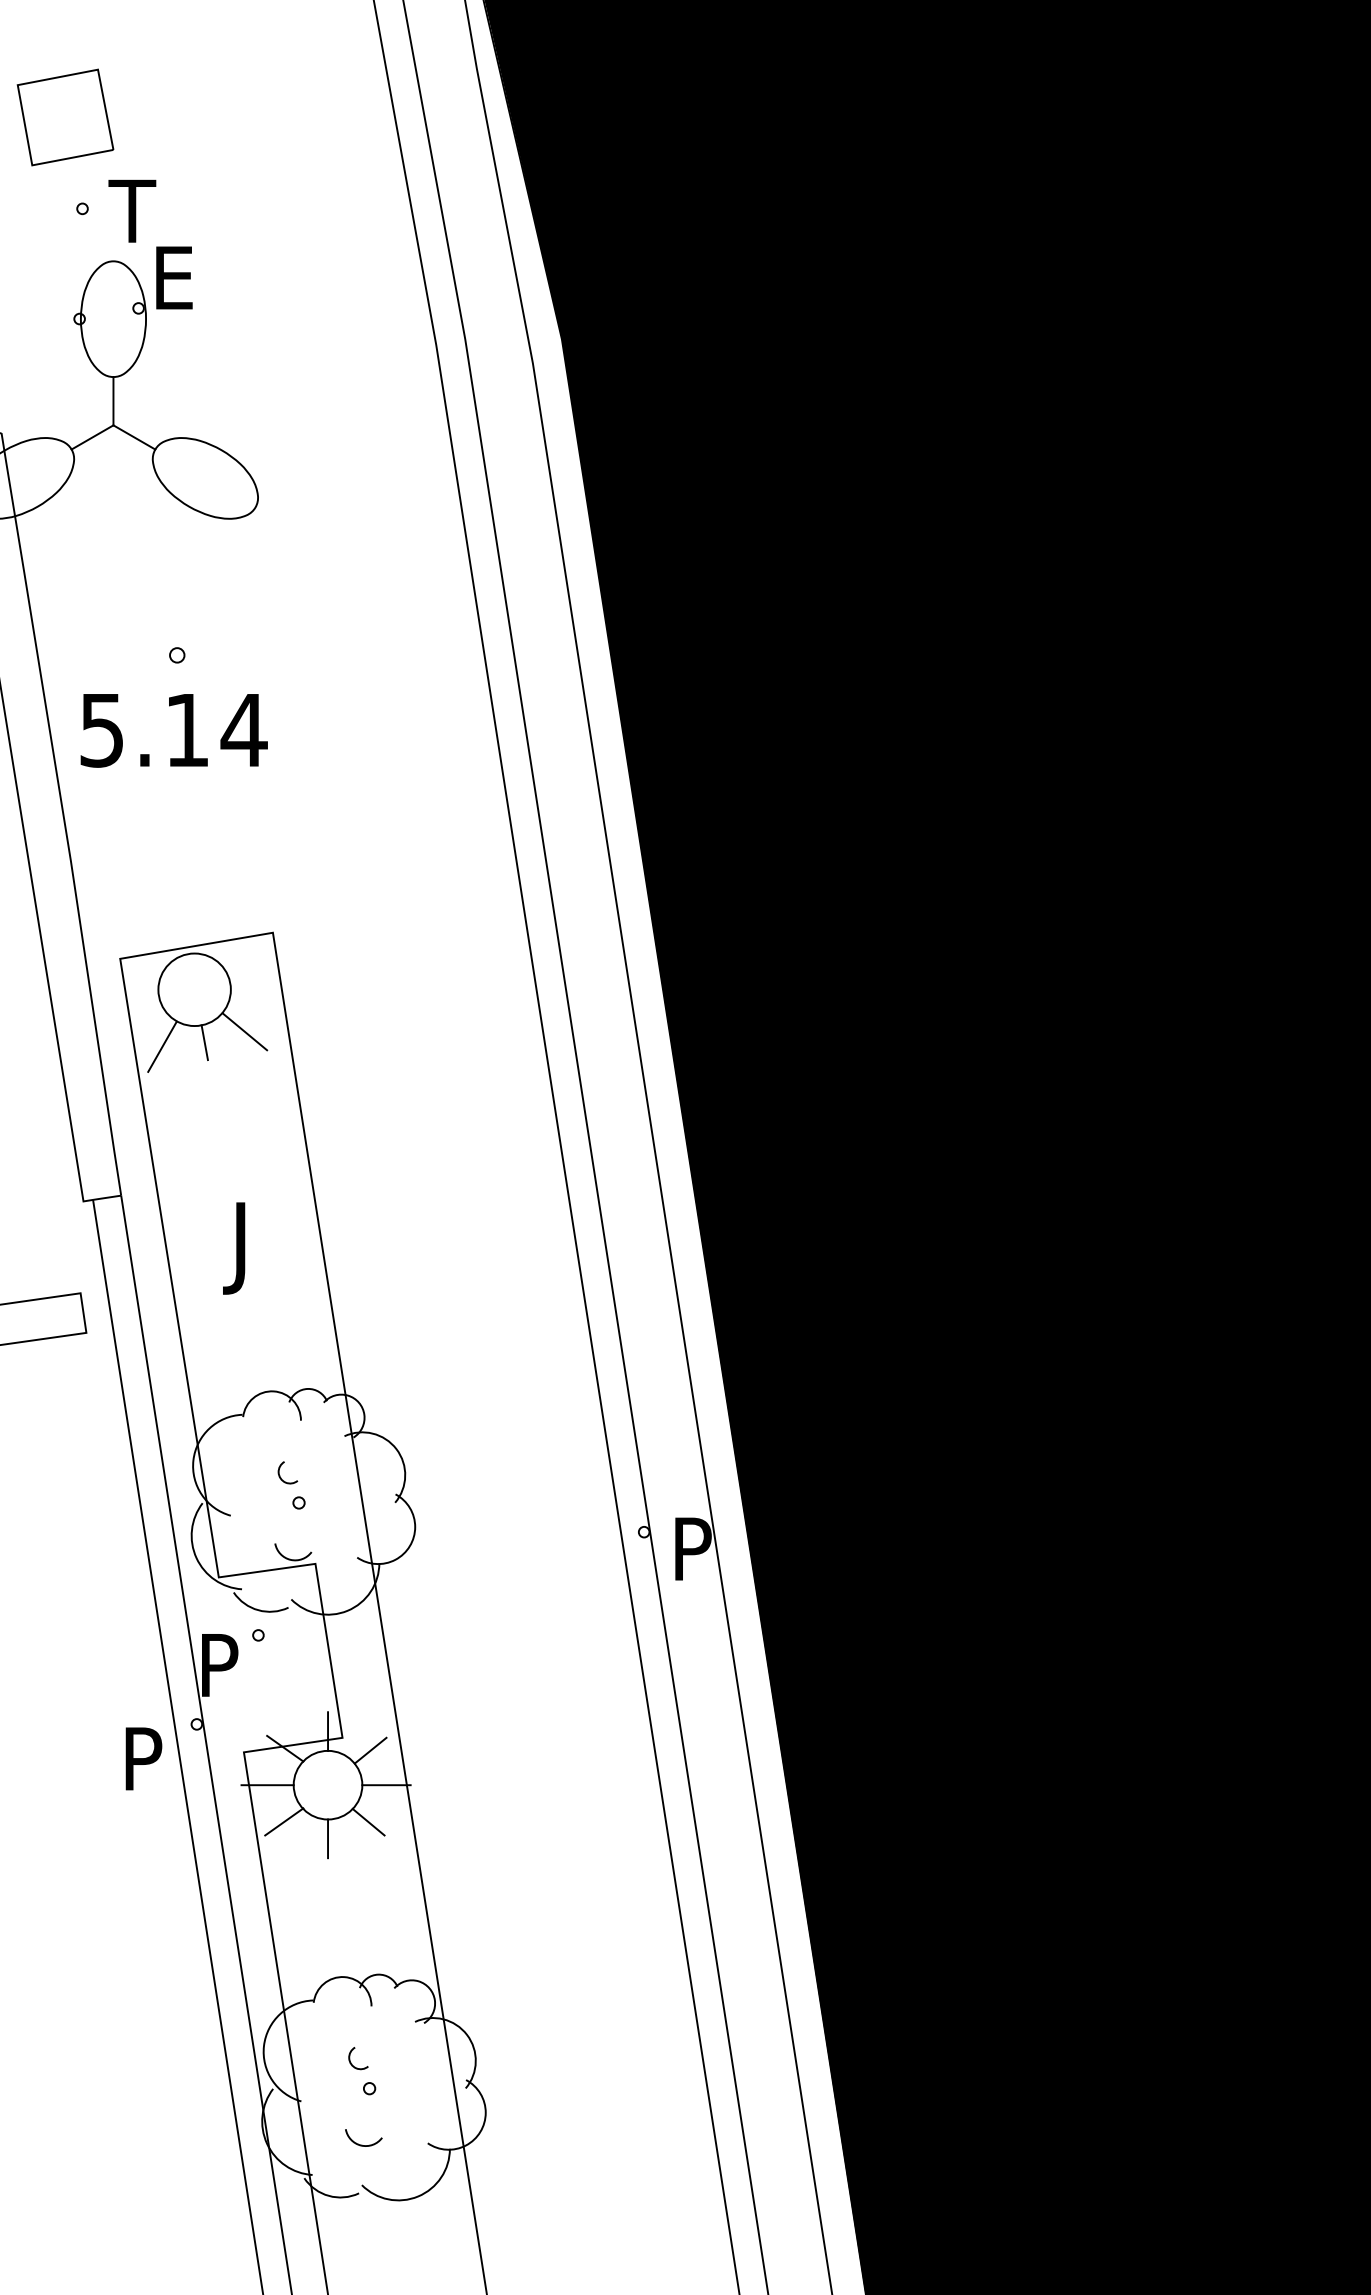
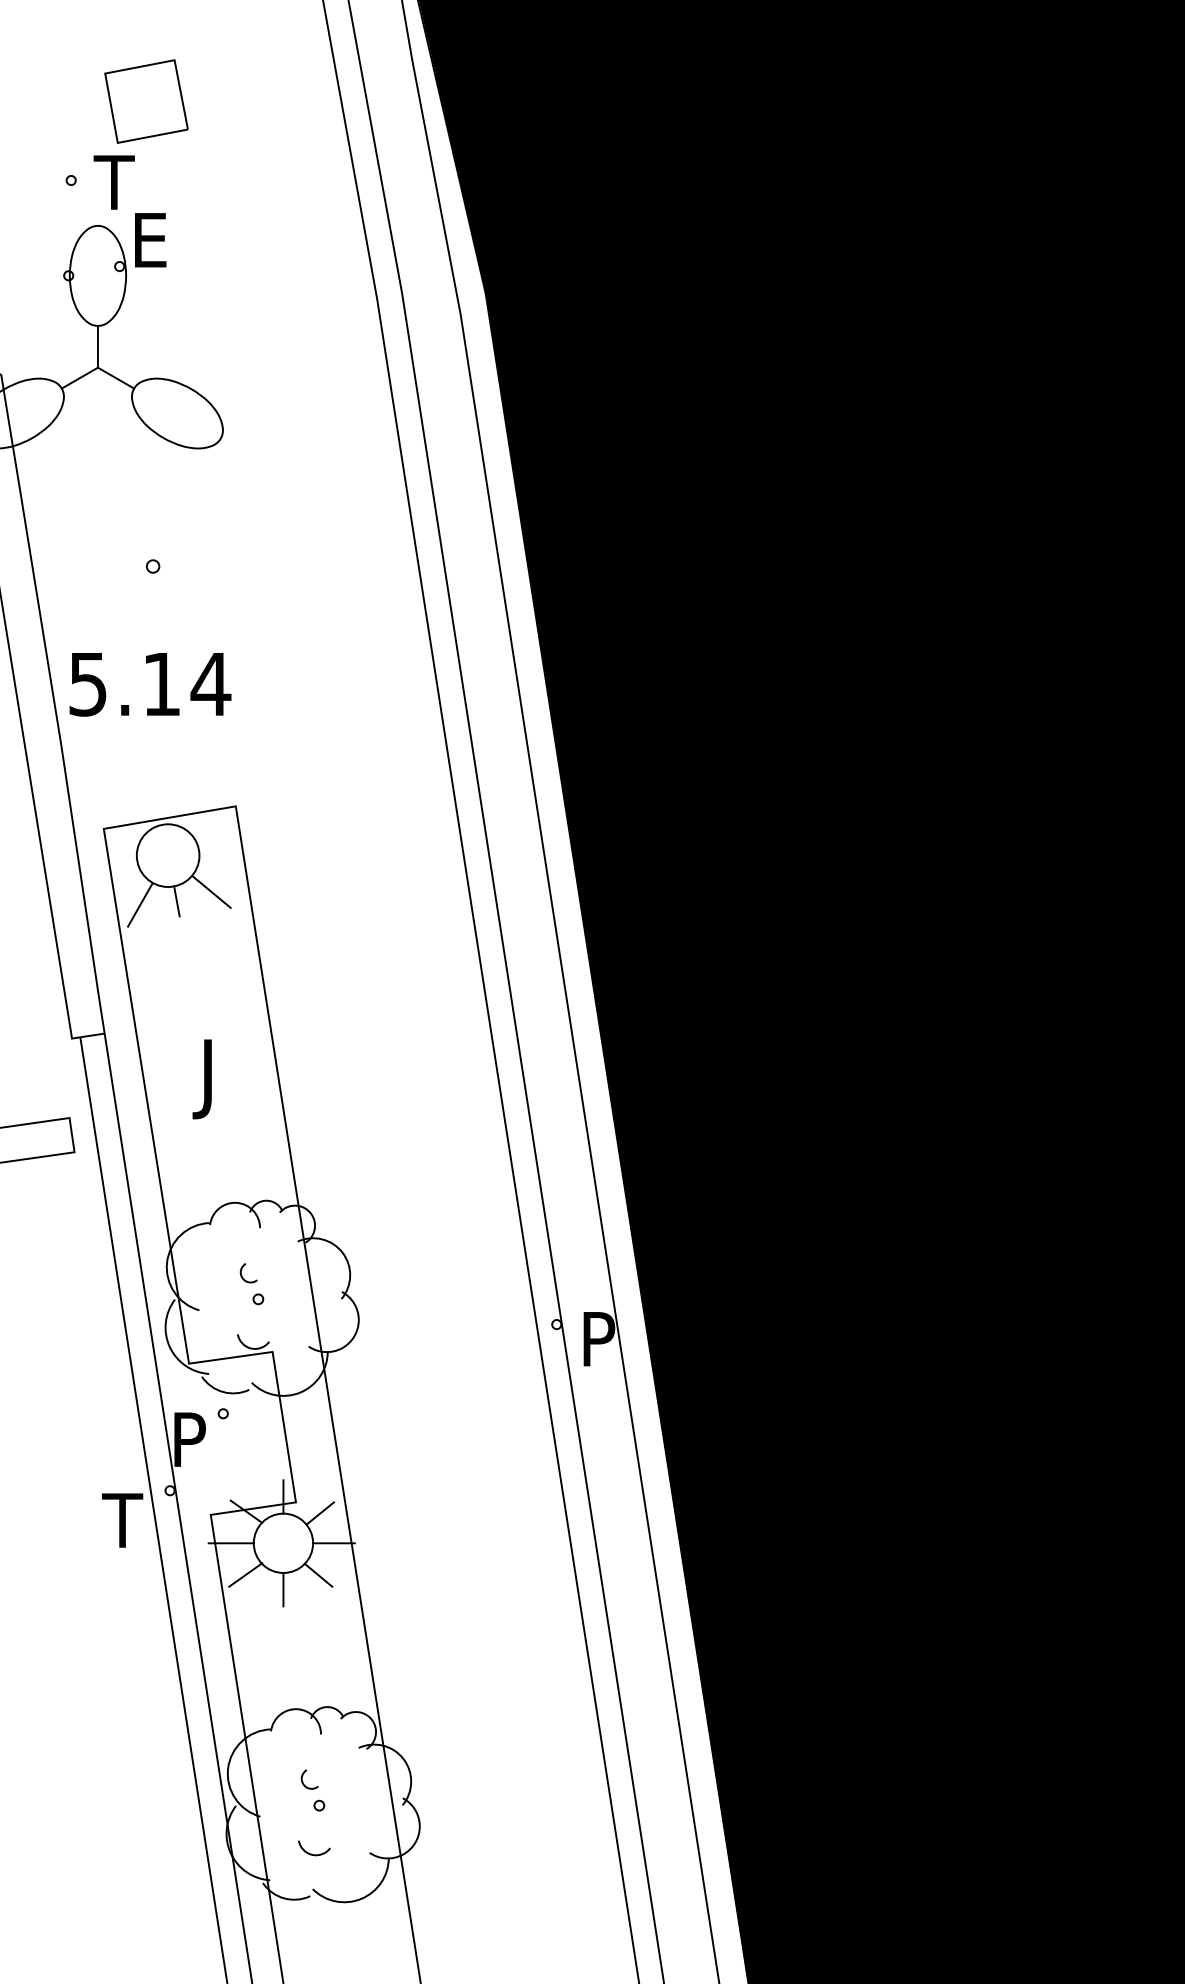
part: (65, 117) -> (146, 101), moved
text: (174, 730) -> (150, 684), moved
text: (141, 1758) -> (122, 1520), P -> T

